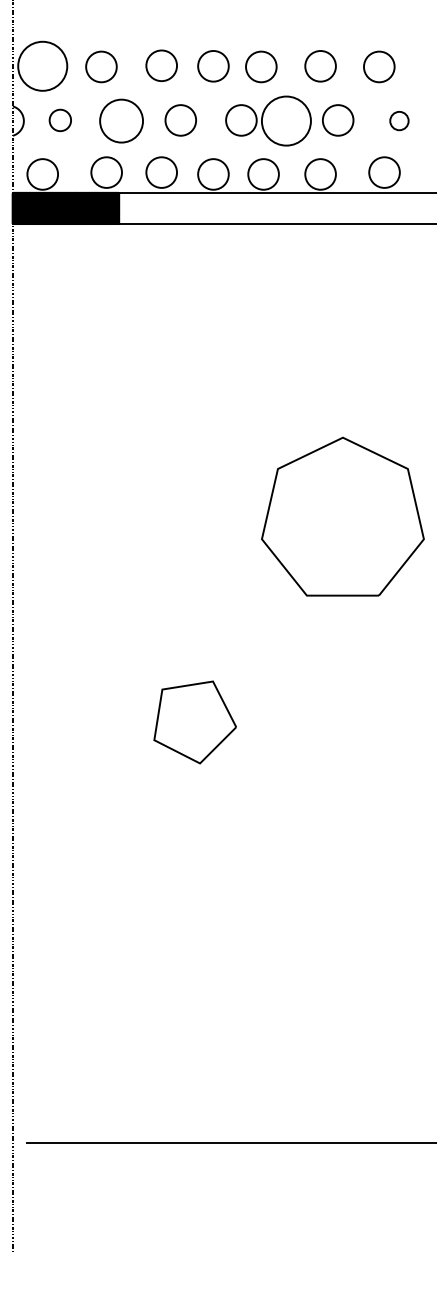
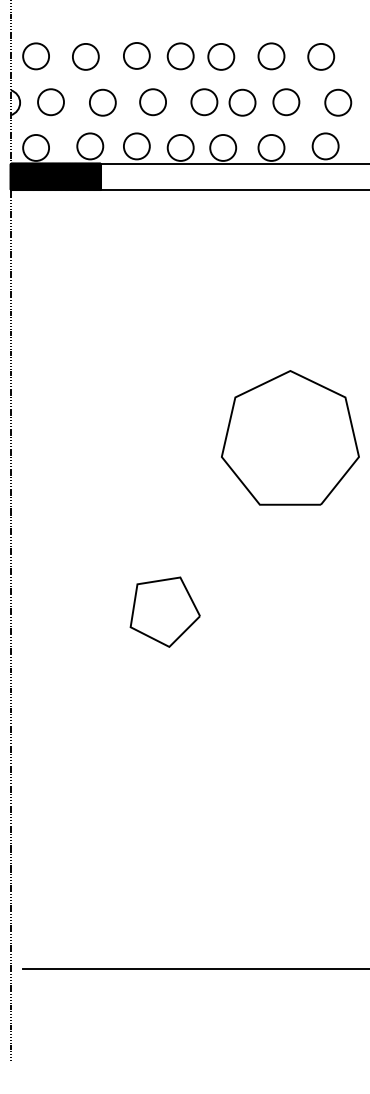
circle: (42, 66) -> (35, 56), size x0.62
circle: (60, 120) -> (51, 102), size x1.43
circle: (121, 120) -> (102, 102), size x0.71
circle: (286, 120) -> (242, 102), size x0.62
circle: (399, 120) -> (338, 102), size x1.67

